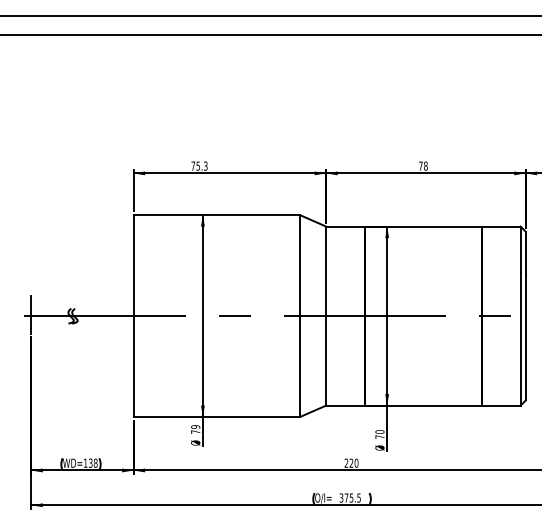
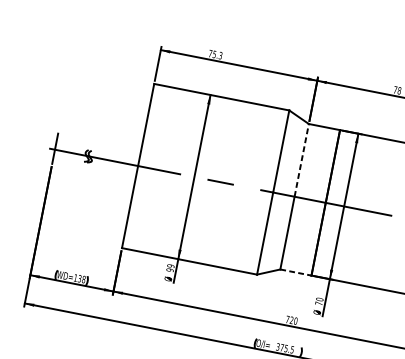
line: (326, 271) -> (301, 160), solid -> dashed
line: (345, 405) -> (296, 272), solid -> dashed
text: (195, 431) -> (170, 269), 79 -> 99
text: (346, 462) -> (287, 318), 220 -> 720

